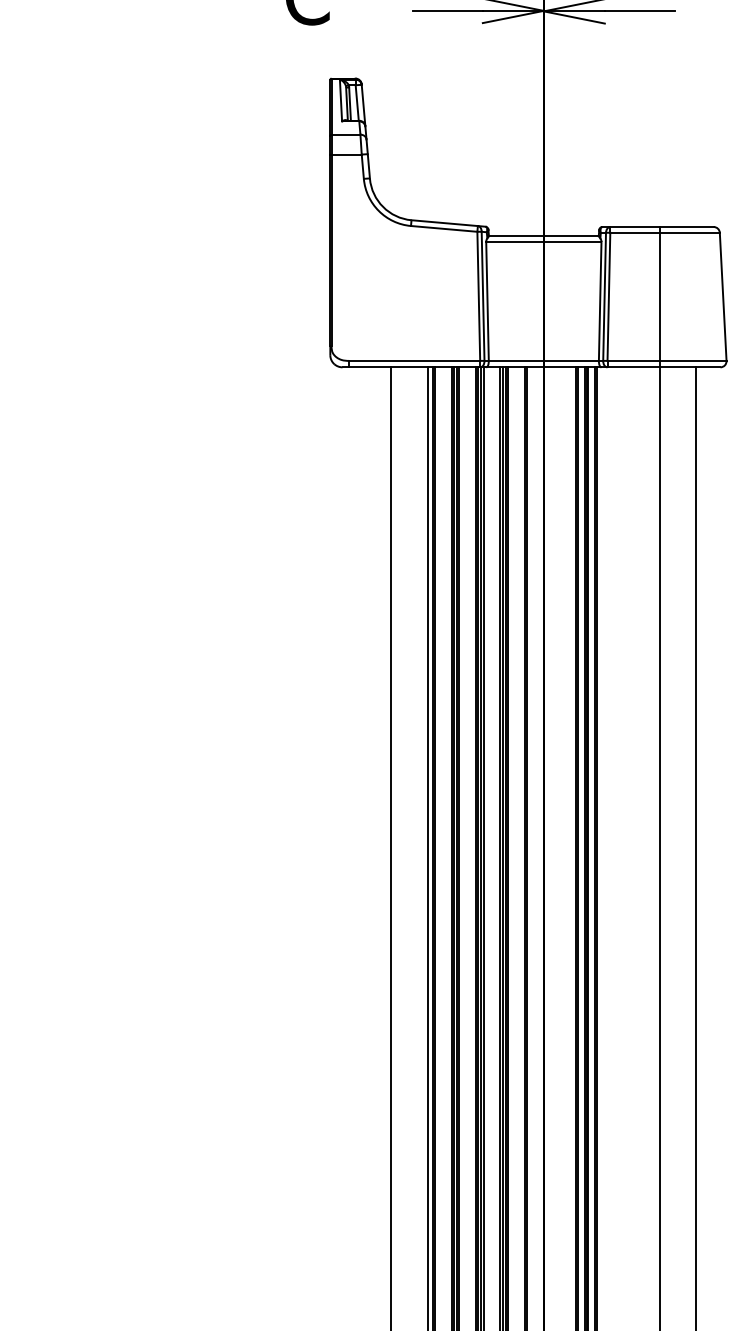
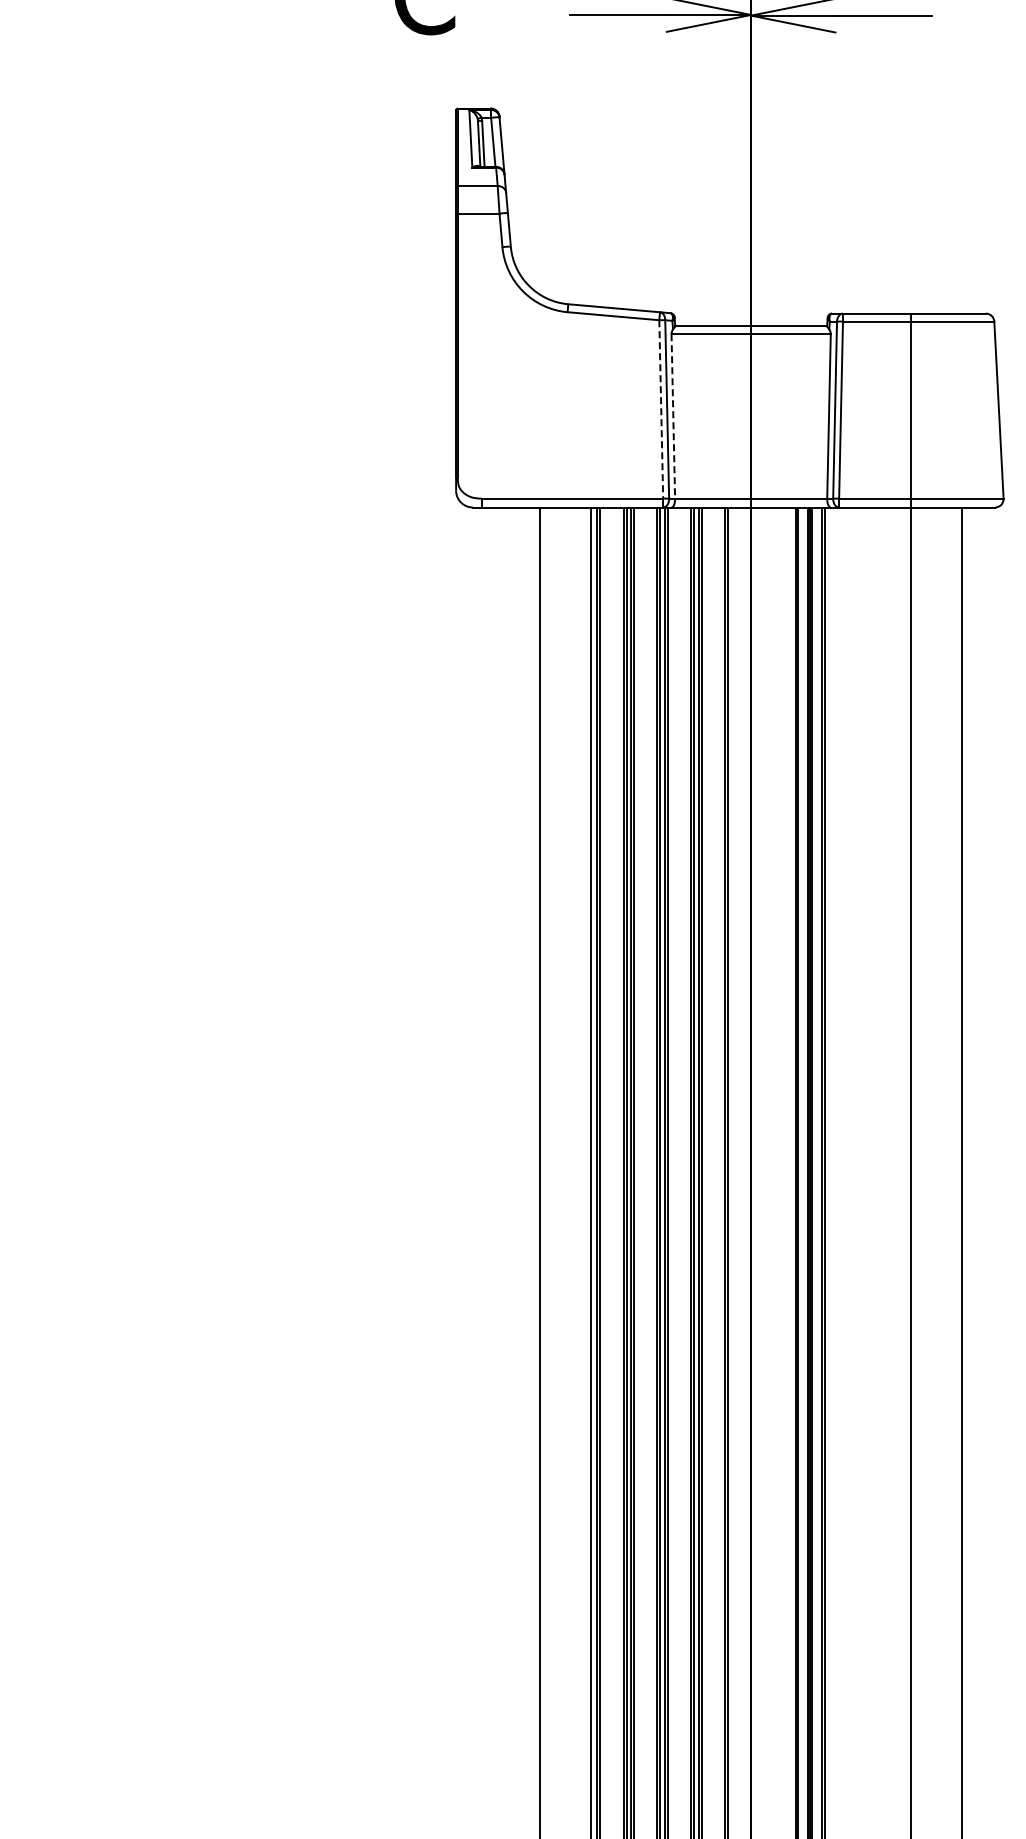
line: (478, 296) -> (661, 409), solid -> dashed
line: (487, 301) -> (673, 416), solid -> dashed

